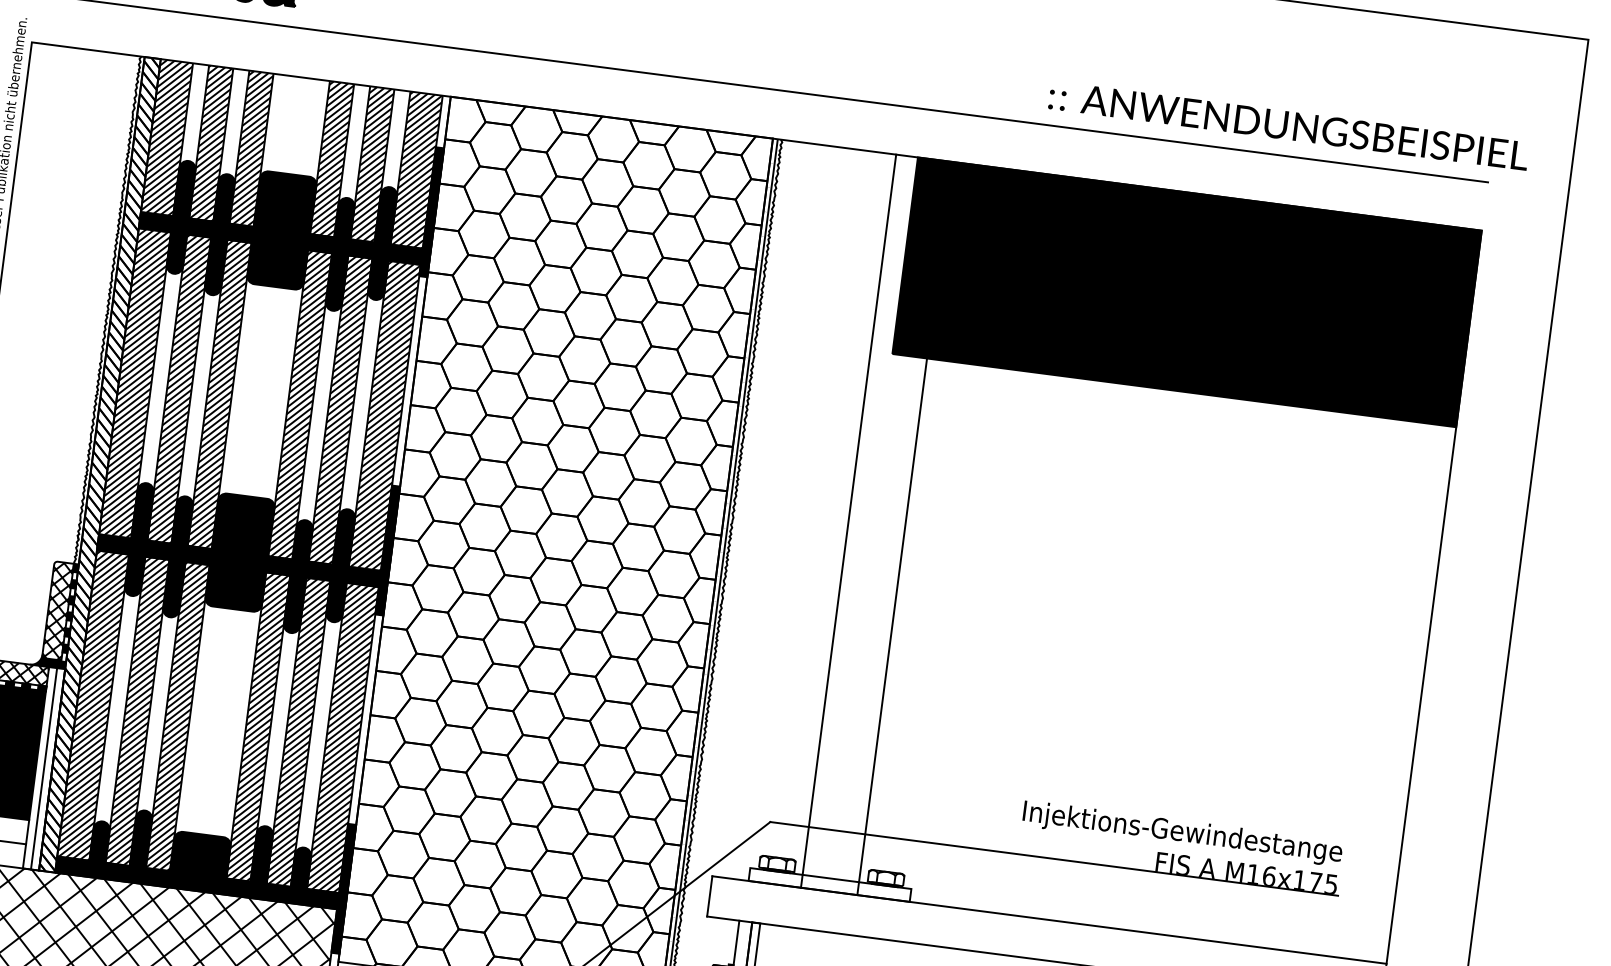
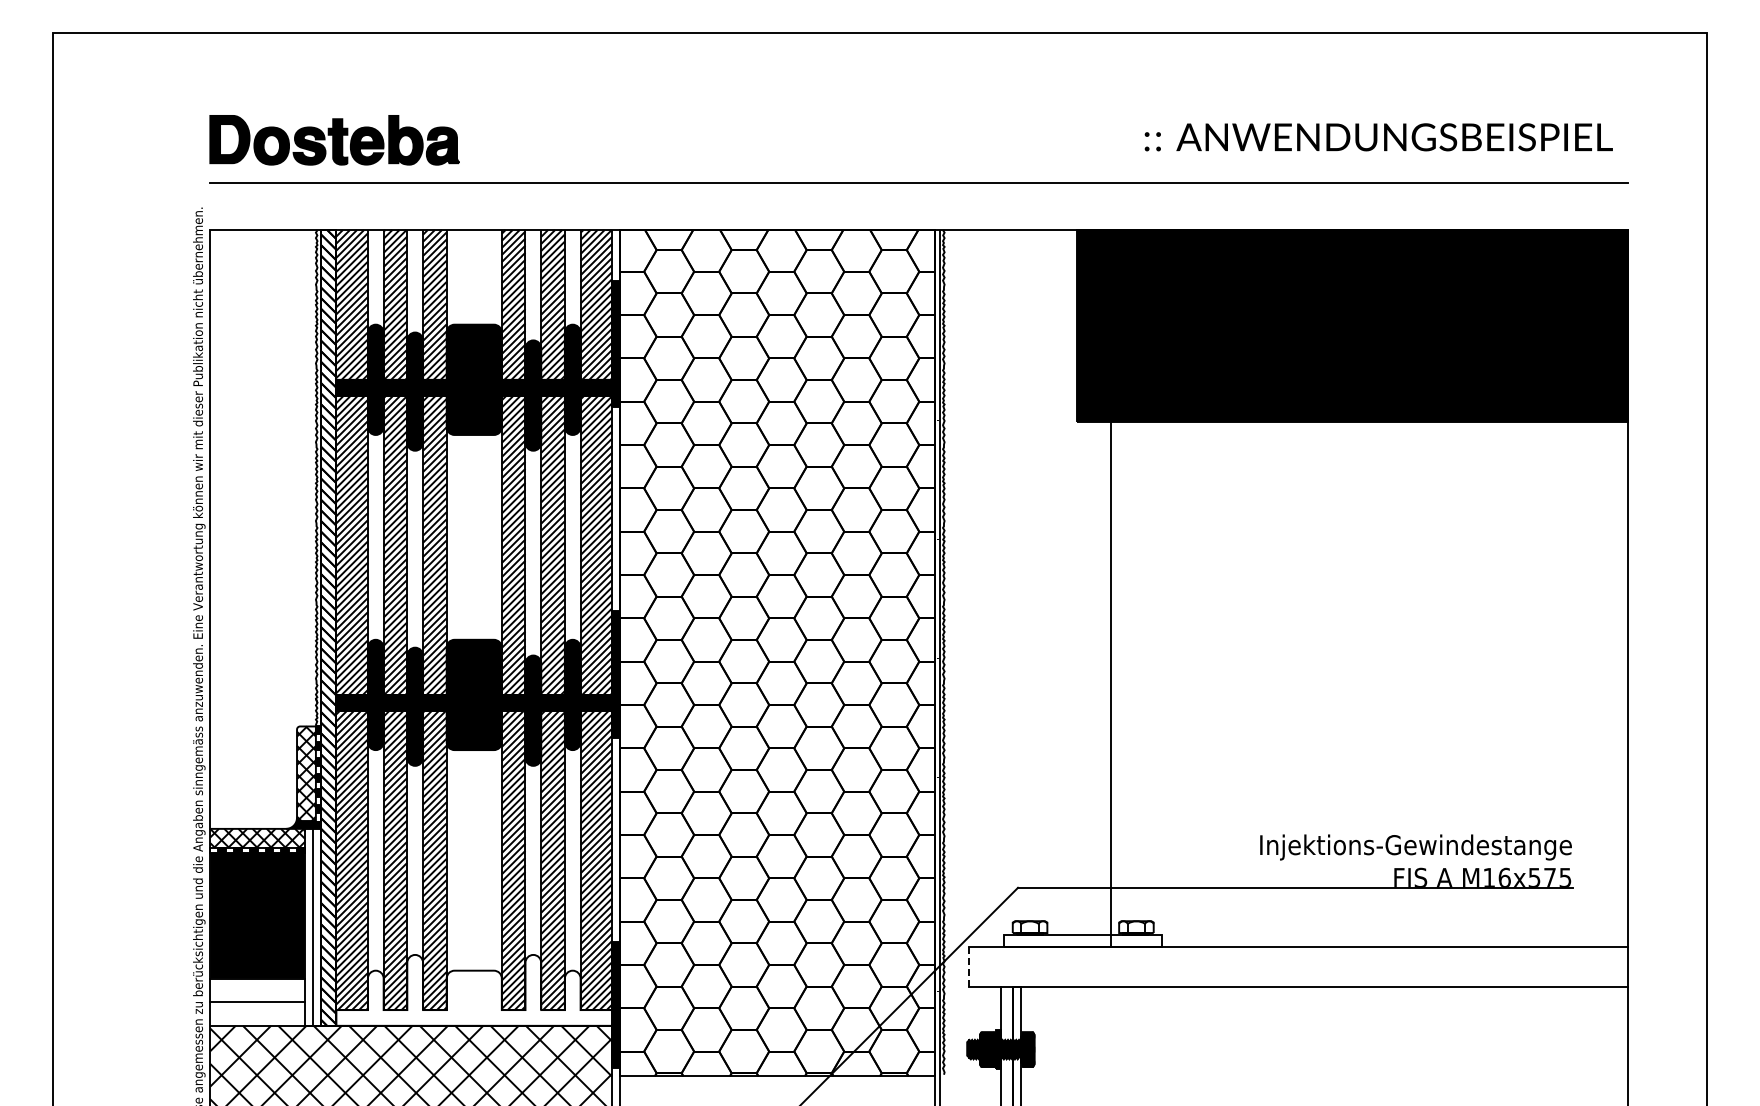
text: (1288, 125) -> (1378, 137), moved
line: (848, 520) -> (1055, 588), removed
fill: (201, 853) -> (474, 989), removed
text: (1299, 880) -> (1534, 877), M16x175 -> M16x575
line: (710, 896) -> (969, 966), solid -> dashed

